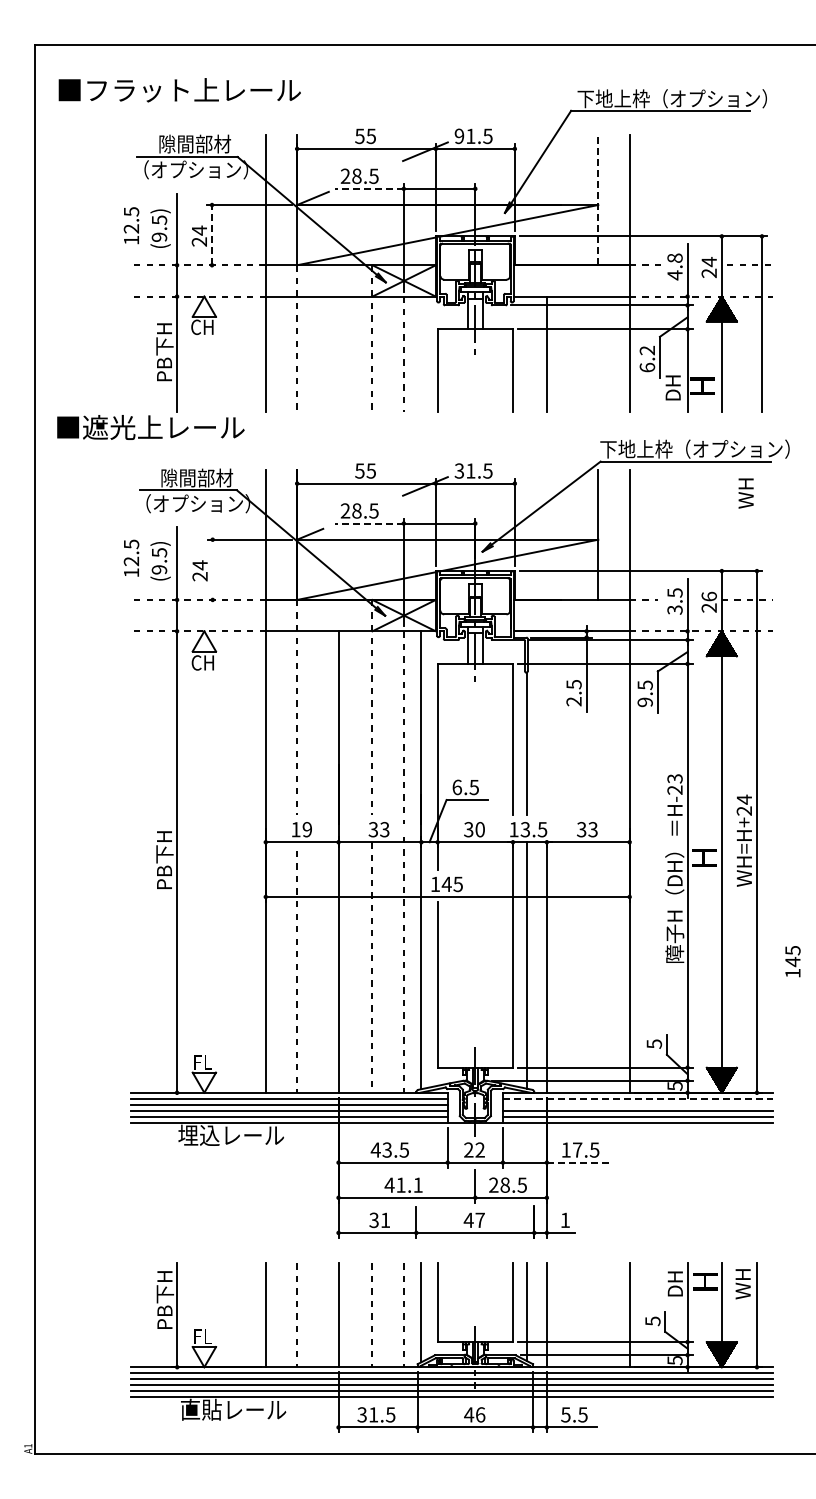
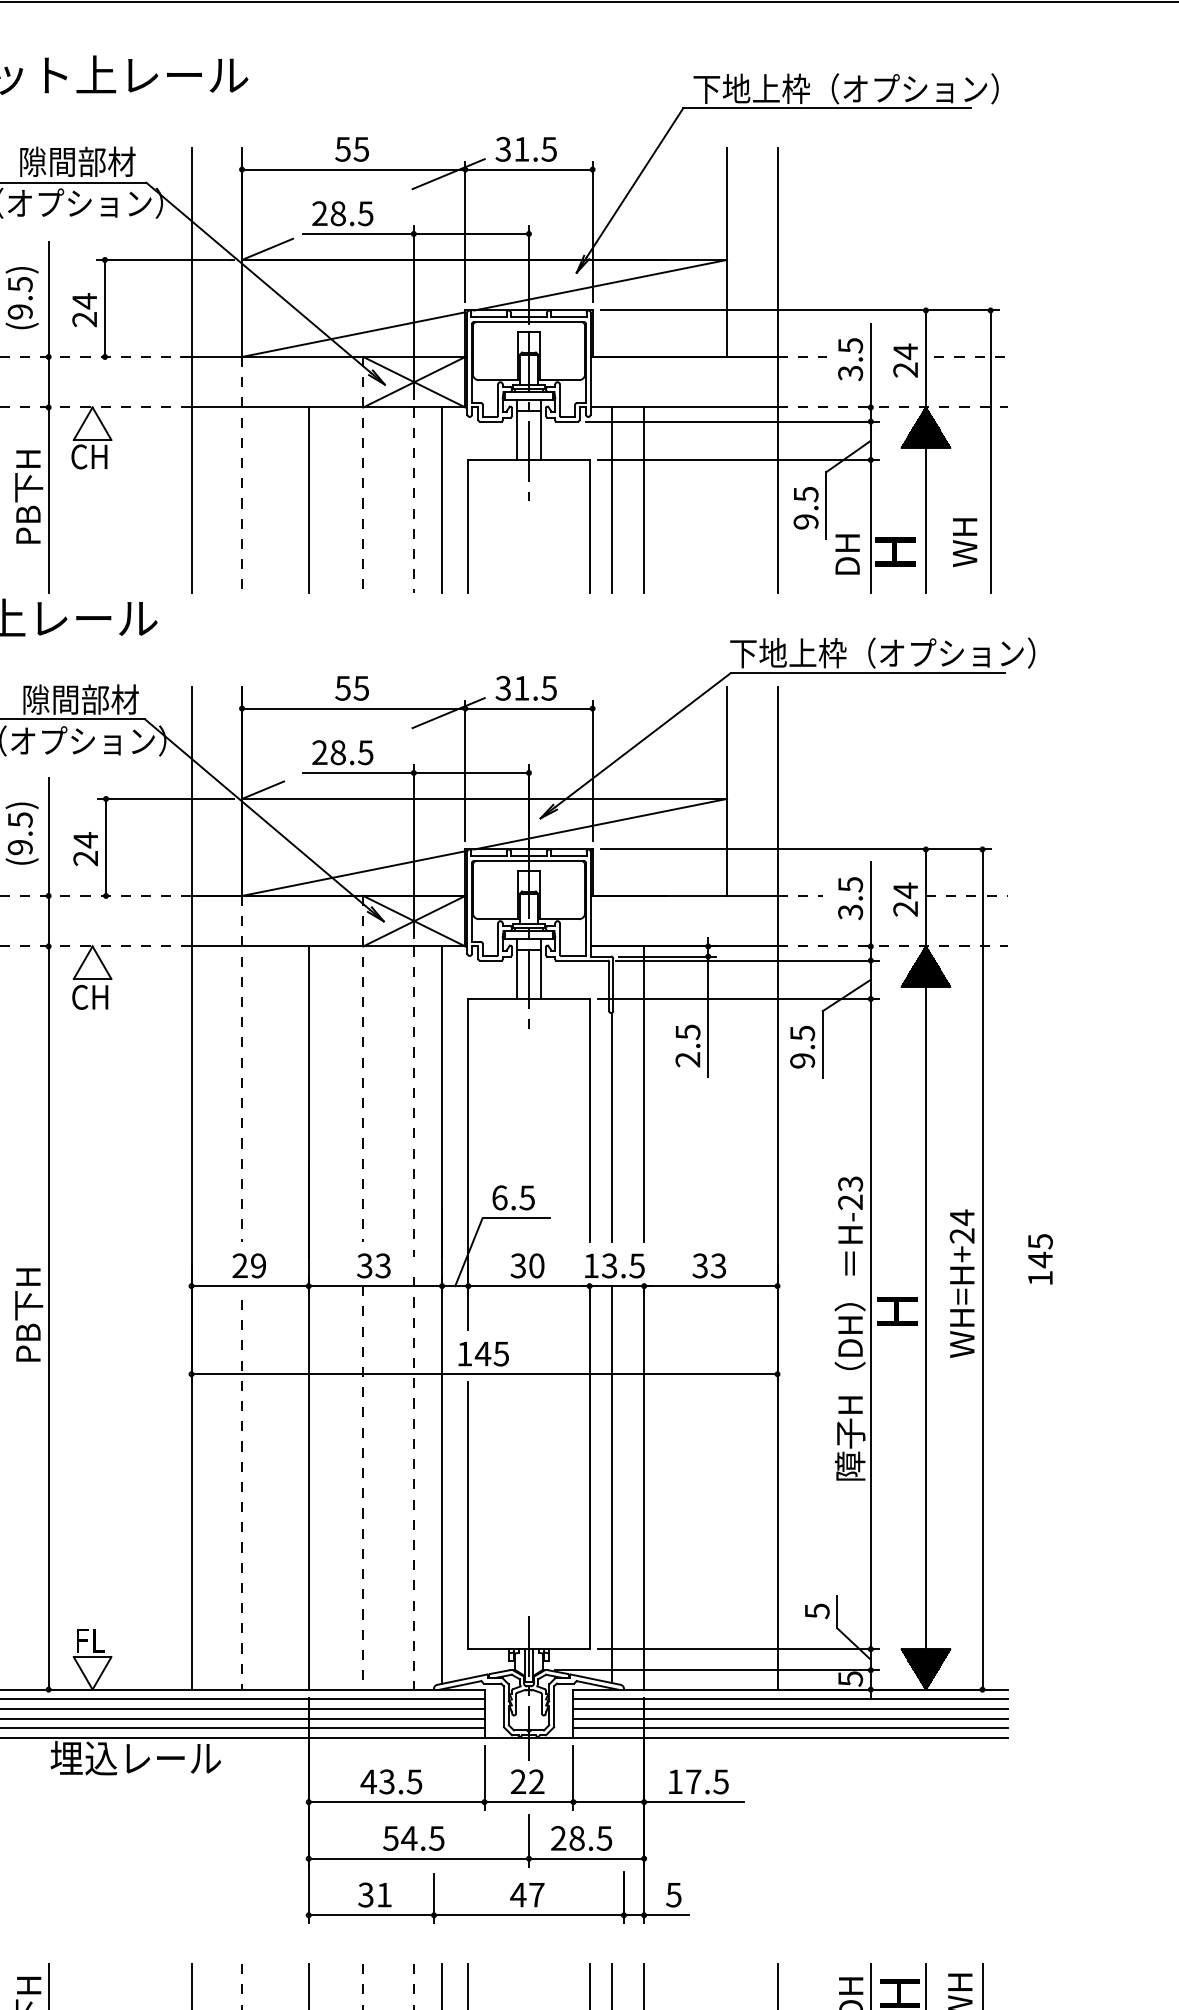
text: (459, 136) -> (503, 149), 91.5 -> 31.5
line: (368, 188) -> (356, 233), dashed -> solid
line: (598, 199) -> (727, 251), dashed -> solid
line: (212, 234) -> (105, 307), dashed -> solid
text: (674, 266) -> (849, 358), 4.8 -> 3.5
line: (338, 353) -> (308, 499), added
line: (421, 353) -> (442, 499), added
line: (526, 353) -> (611, 499), added
text: (647, 358) -> (806, 507), 6.2 -> 9.5
text: (745, 493) -> (964, 542), moved
line: (368, 523) -> (356, 772), dashed -> solid
line: (212, 569) -> (105, 846), added
text: (708, 596) -> (904, 890), 26 -> 24
line: (546, 722) -> (643, 1093), added
text: (295, 829) -> (239, 1265), 19 -> 29
text: (792, 961) -> (1039, 1259), moved
line: (637, 1098) -> (790, 1698), dashed -> solid
line: (637, 1104) -> (790, 1708), added
line: (577, 1162) -> (693, 1801), dashed -> solid
text: (403, 1184) -> (413, 1837), 41.1 -> 54.5
text: (564, 1220) -> (672, 1895), 1 -> 5

